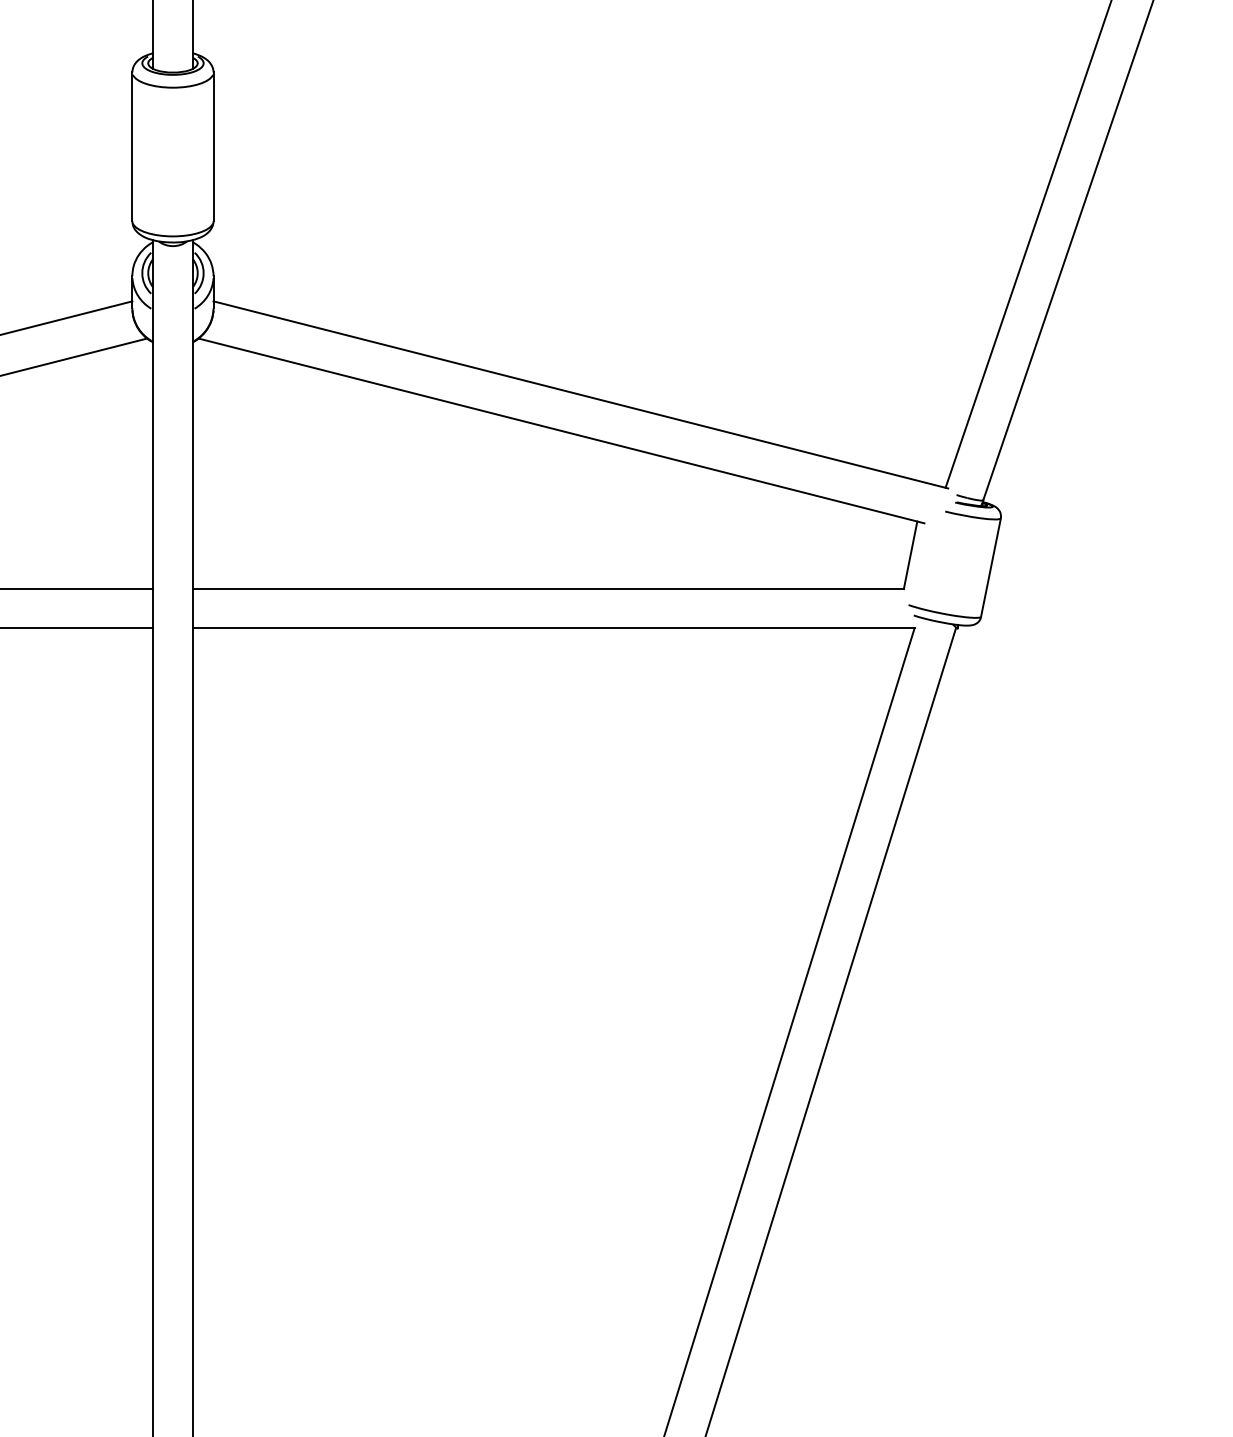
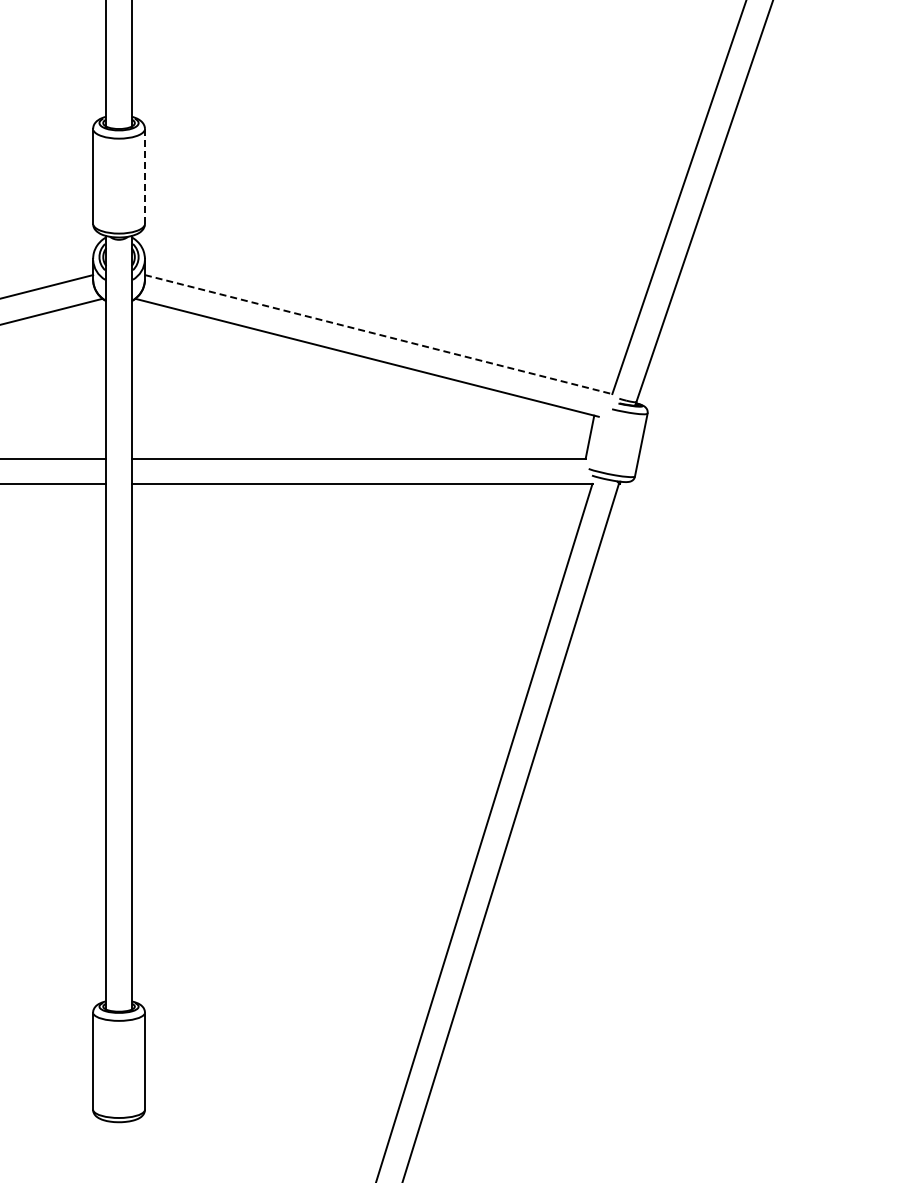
line: (212, 145) -> (144, 175), solid -> dashed
line: (580, 394) -> (379, 334), solid -> dashed

